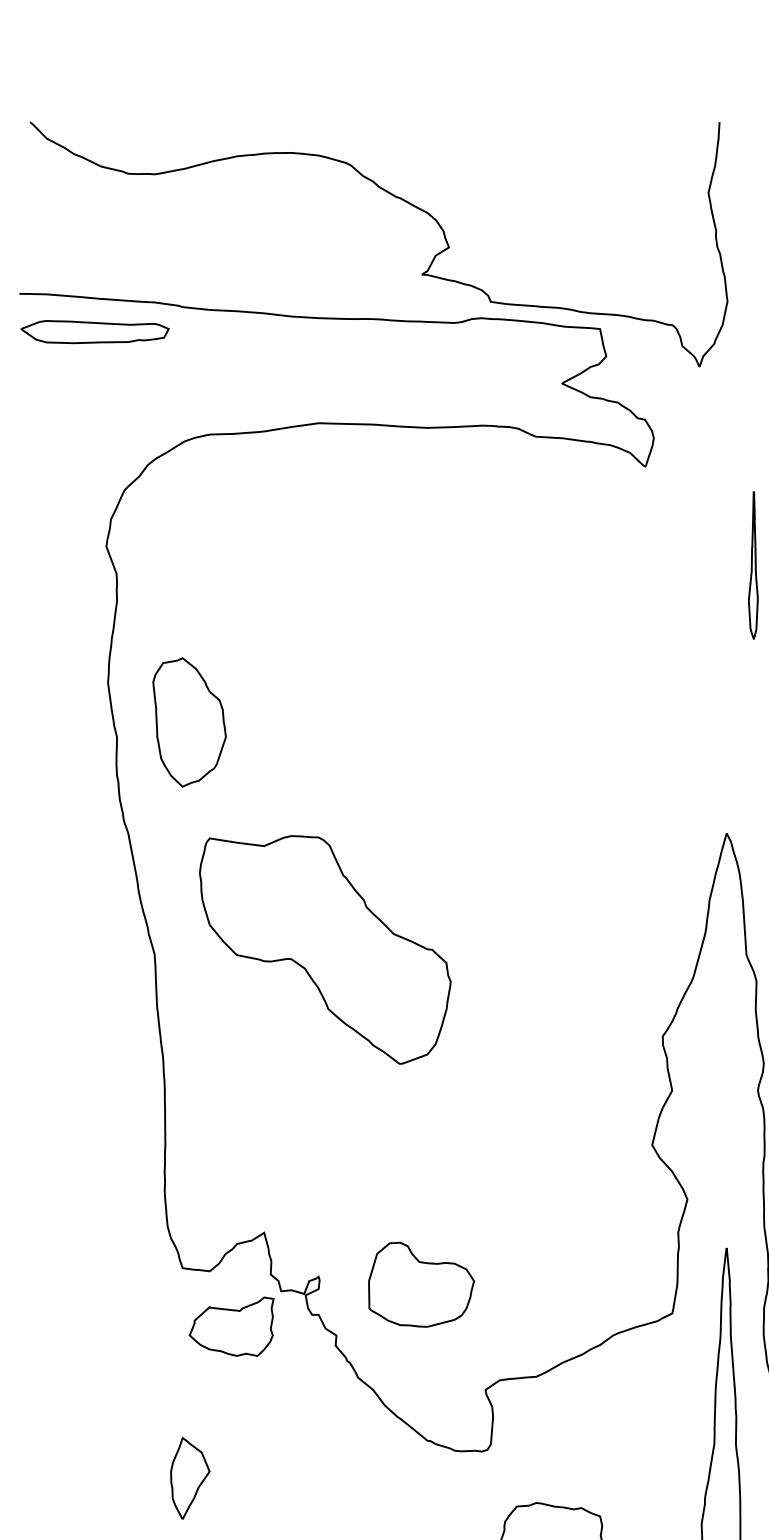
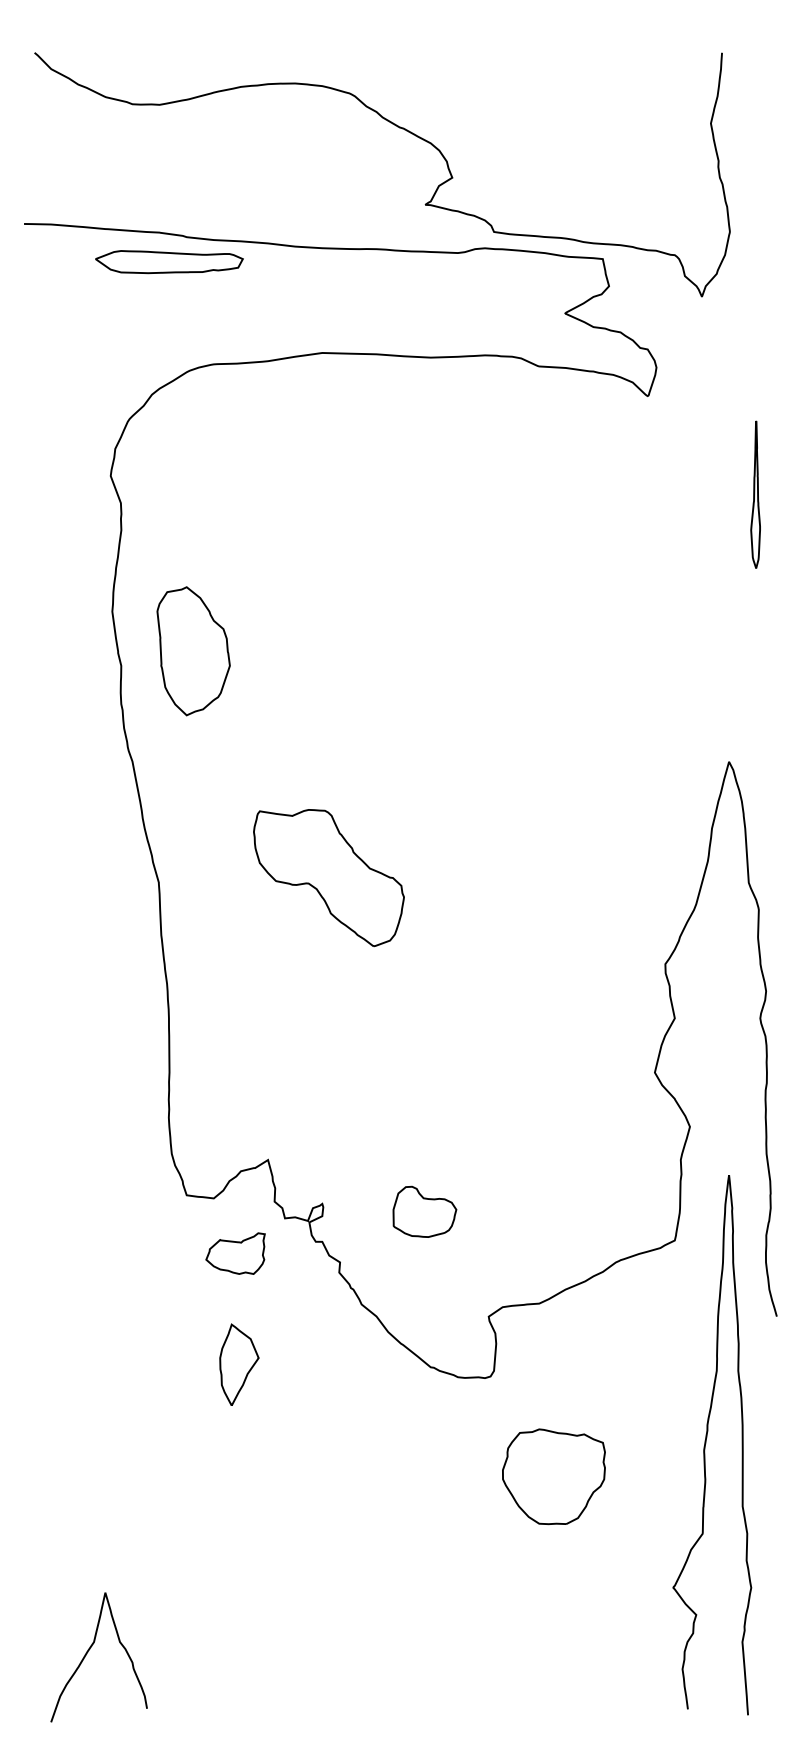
part: (95, 332) -> (169, 262), moved
part: (324, 949) -> (328, 877), size x0.6
part: (421, 1284) -> (424, 1211), size x0.6
part: (231, 1326) -> (235, 1253), size x0.7
part: (190, 1478) -> (239, 1364), moved

